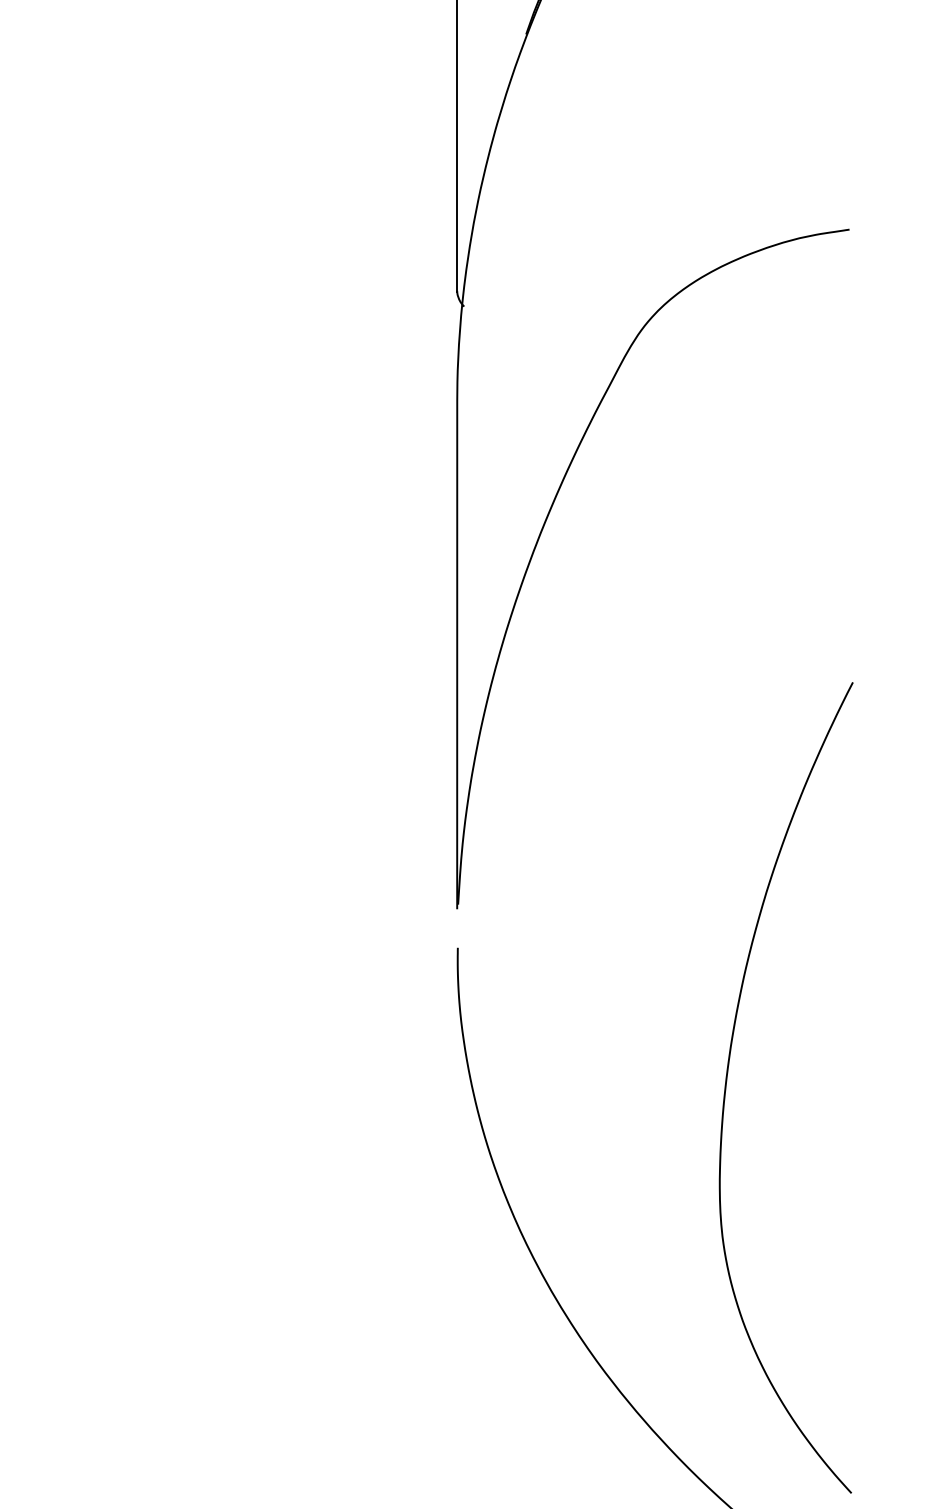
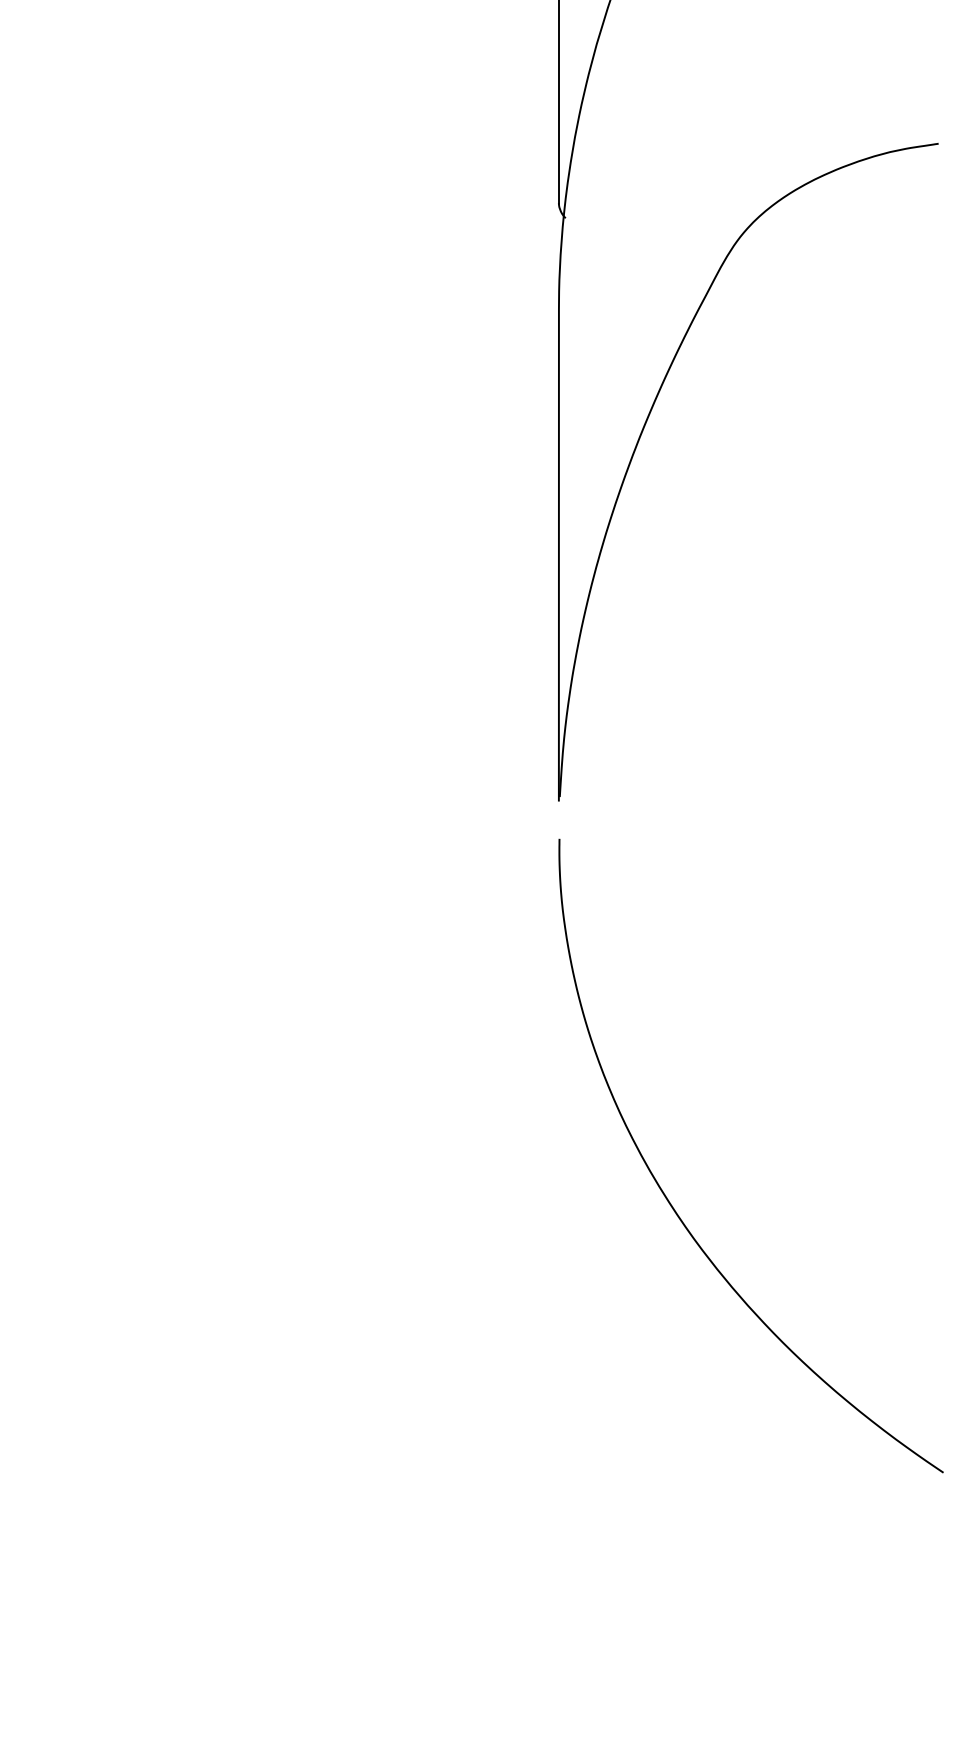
curve: (727, 1081) -> (820, 968), removed

